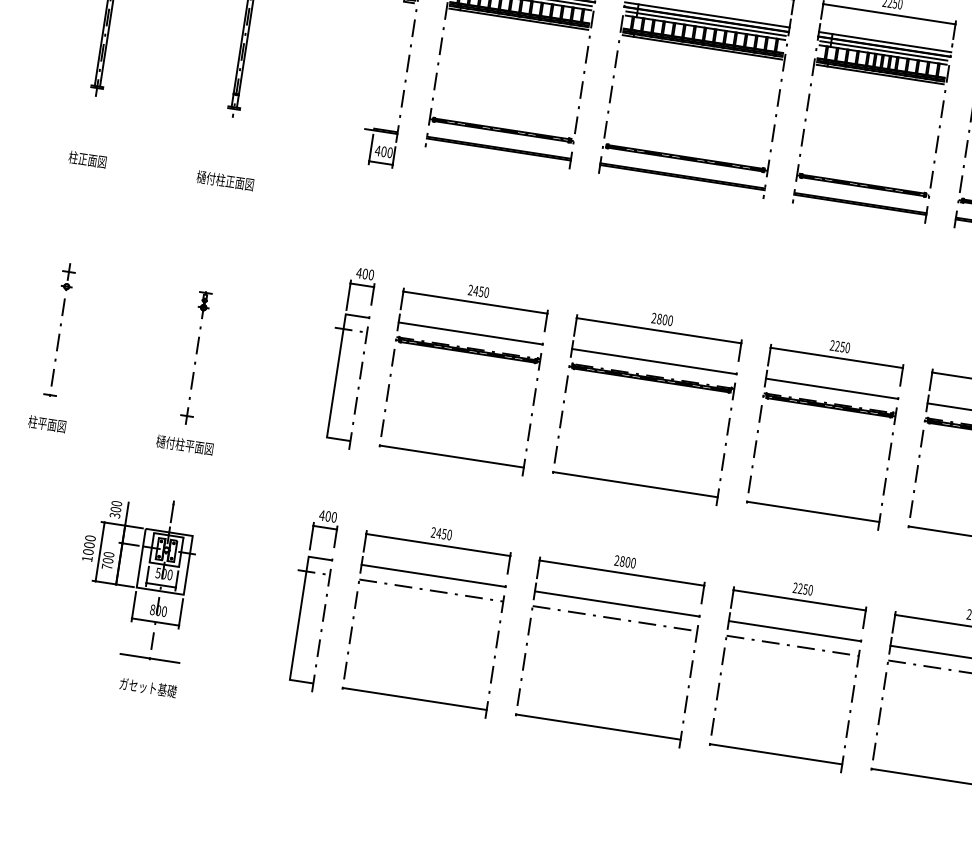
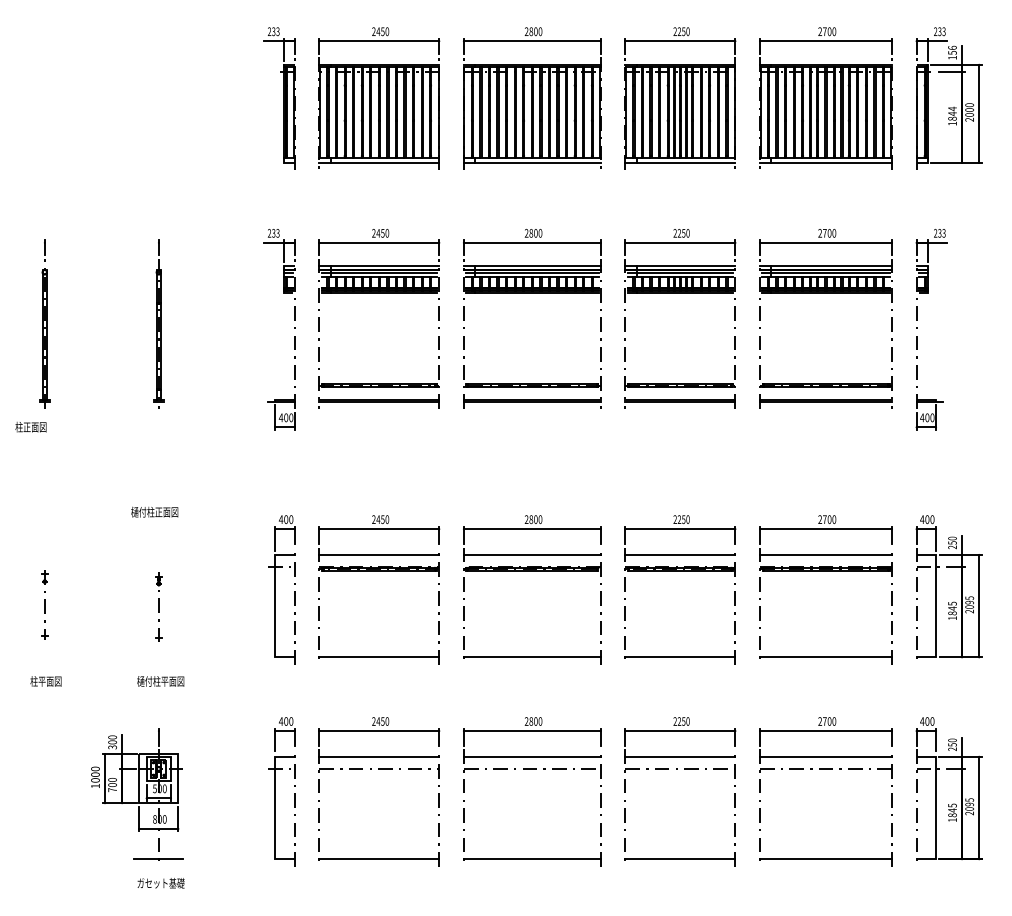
text: (87, 158) -> (30, 426), moved
text: (225, 179) -> (154, 511), moved
part: (59, 330) -> (44, 603), size x0.6
part: (195, 357) -> (158, 608), size x0.6

